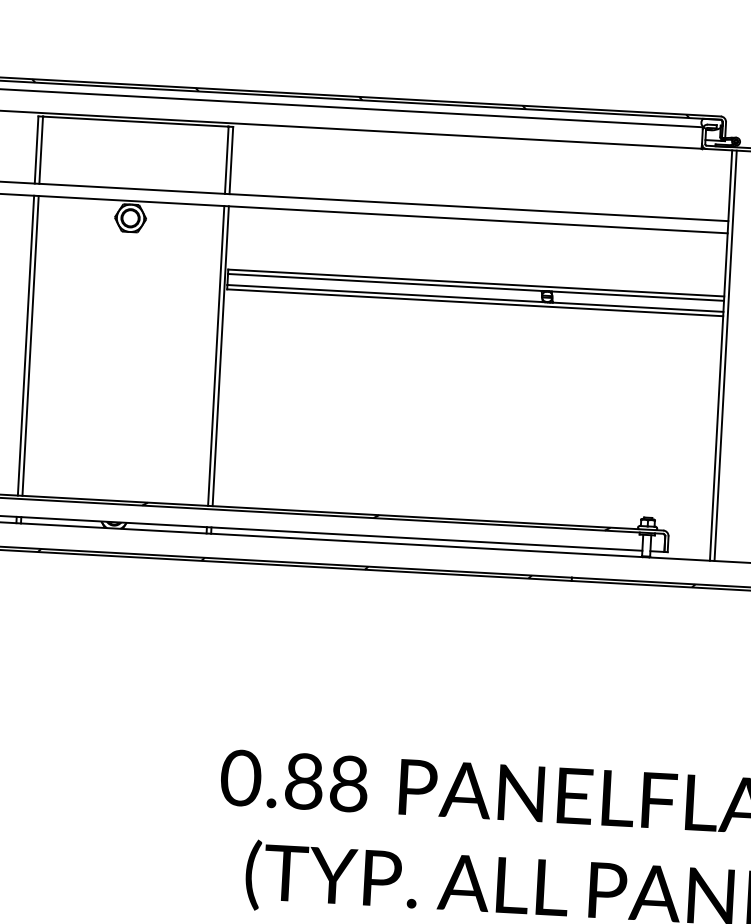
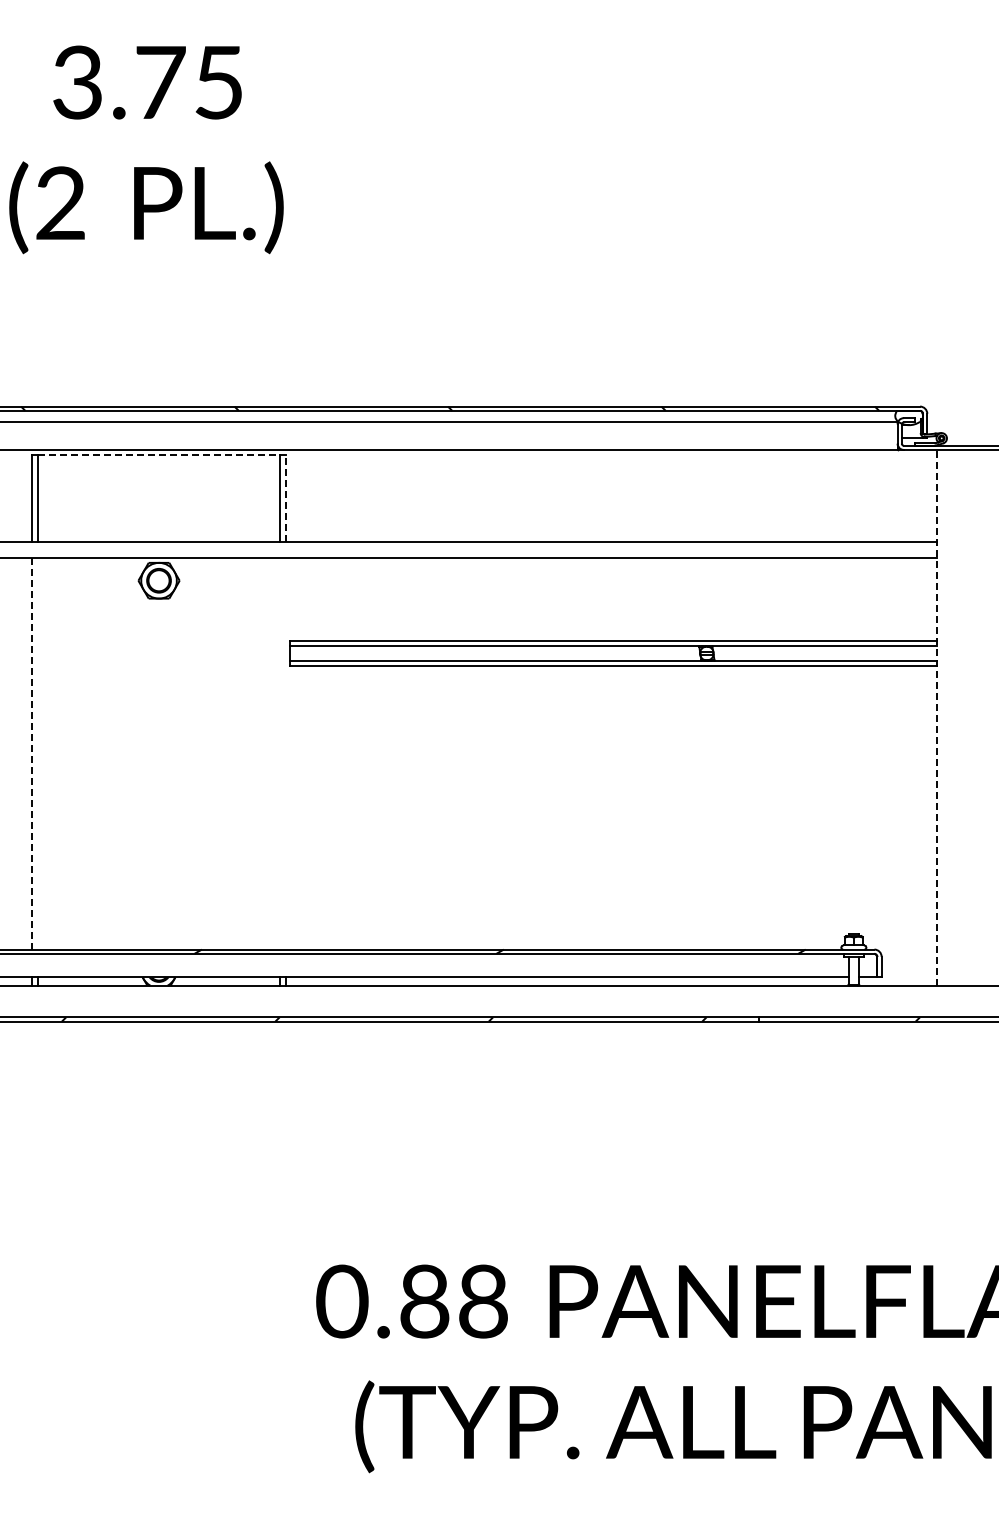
line: (136, 121) -> (159, 454), solid -> dashed
line: (231, 160) -> (286, 498), solid -> dashed
line: (25, 345) -> (31, 753), solid -> dashed
line: (30, 345) -> (37, 753), removed
line: (216, 355) -> (280, 753), removed
line: (221, 355) -> (286, 753), removed
line: (721, 355) -> (937, 717), solid -> dashed
line: (725, 355) -> (943, 717), removed

